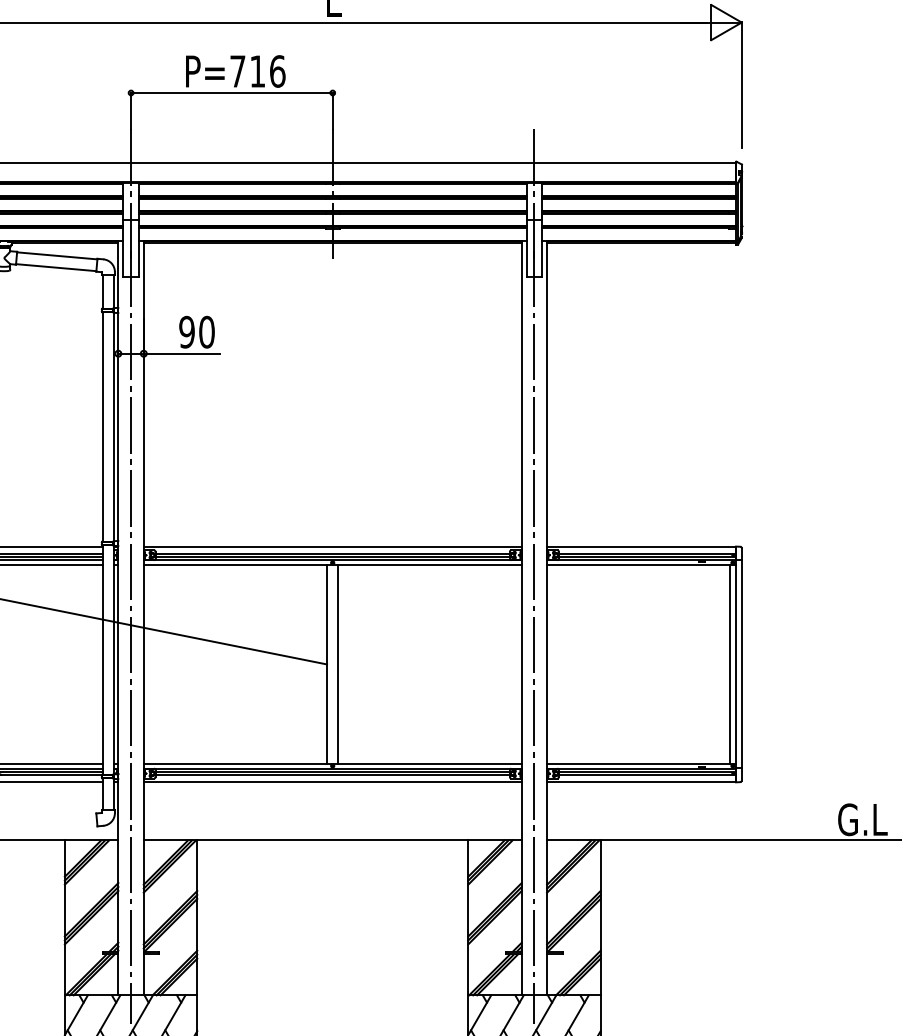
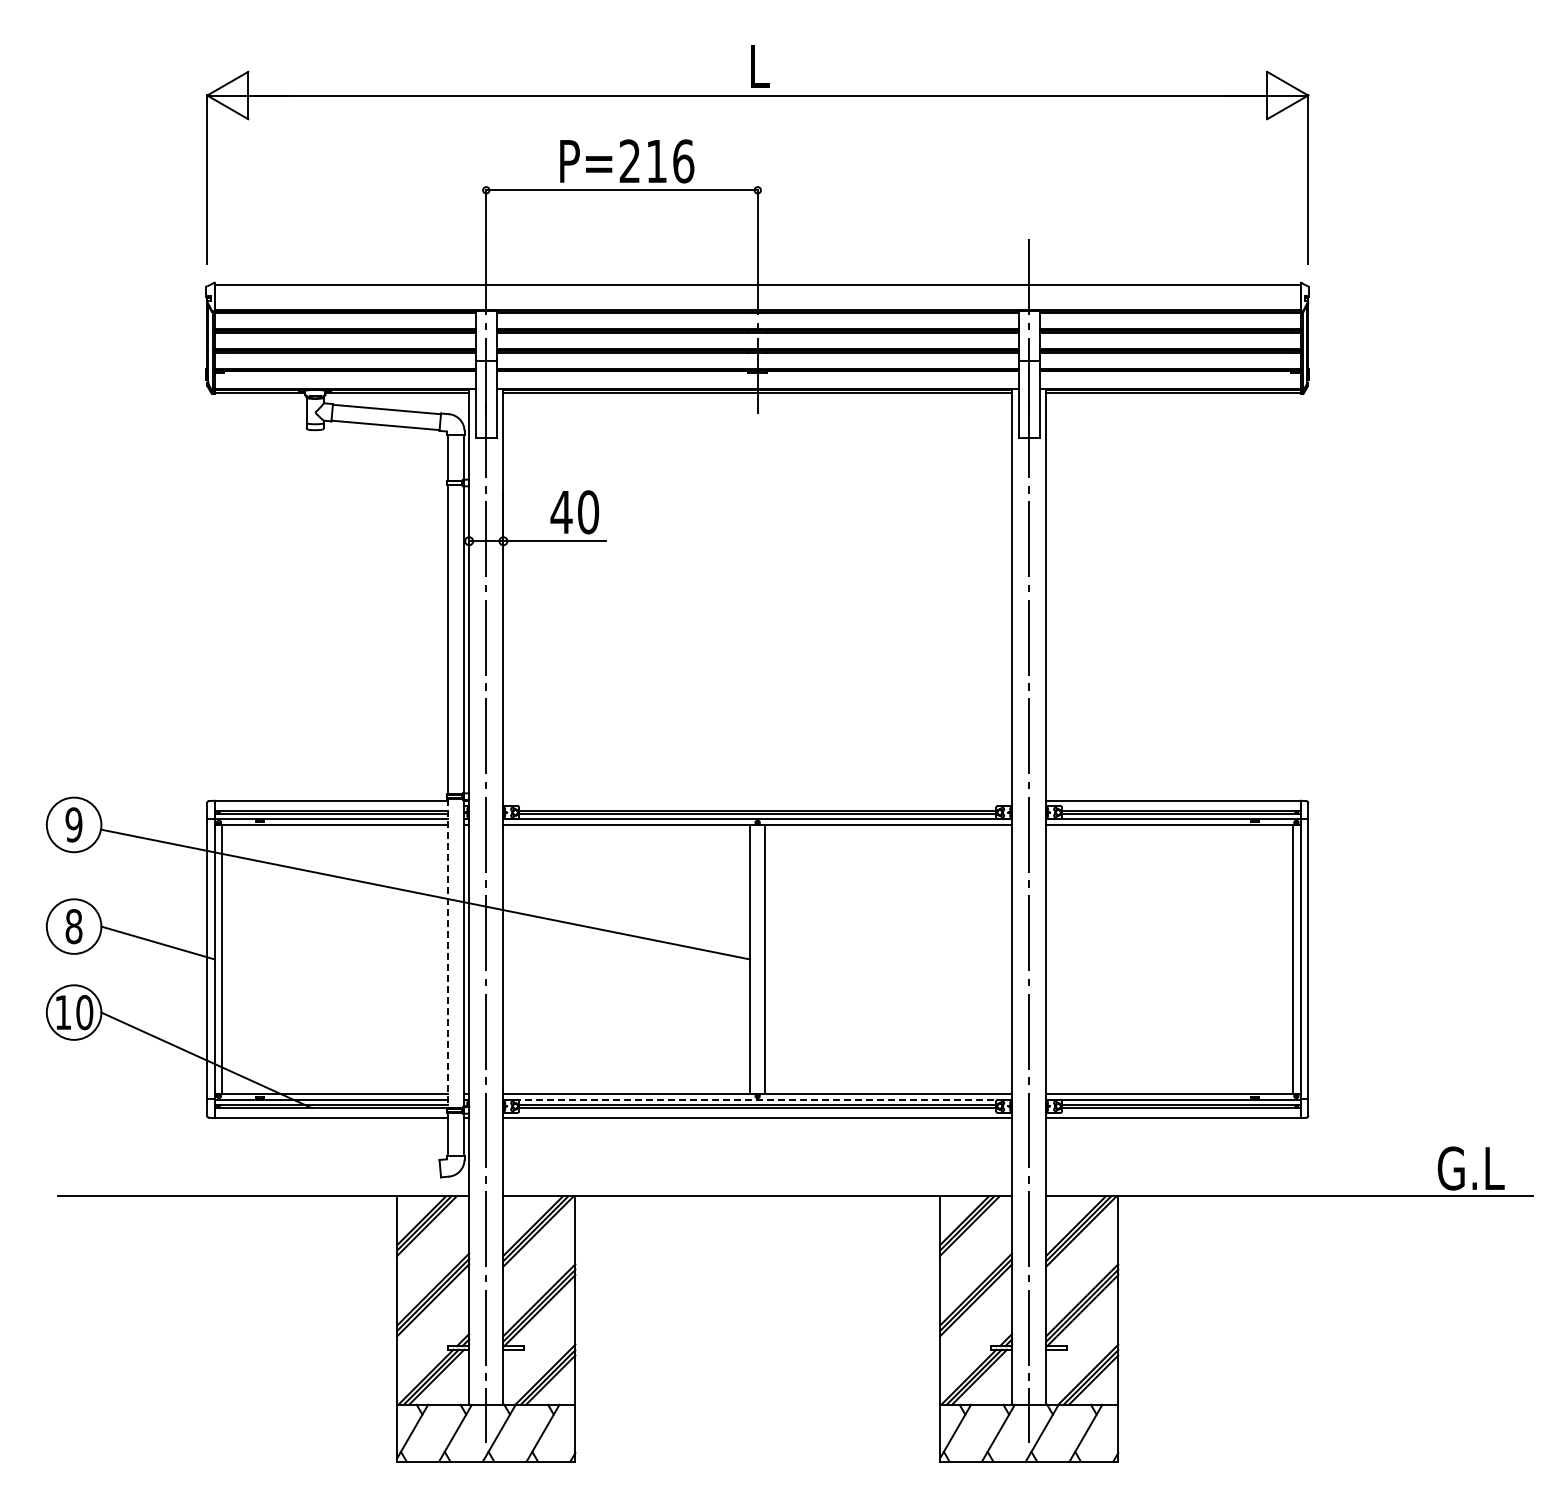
text: (237, 70) -> (629, 160), P=716 -> P=216
text: (186, 332) -> (561, 512), 90 -> 40
line: (332, 546) -> (757, 800), removed
line: (102, 660) -> (447, 953), solid -> dashed
line: (333, 768) -> (758, 1099), solid -> dashed

